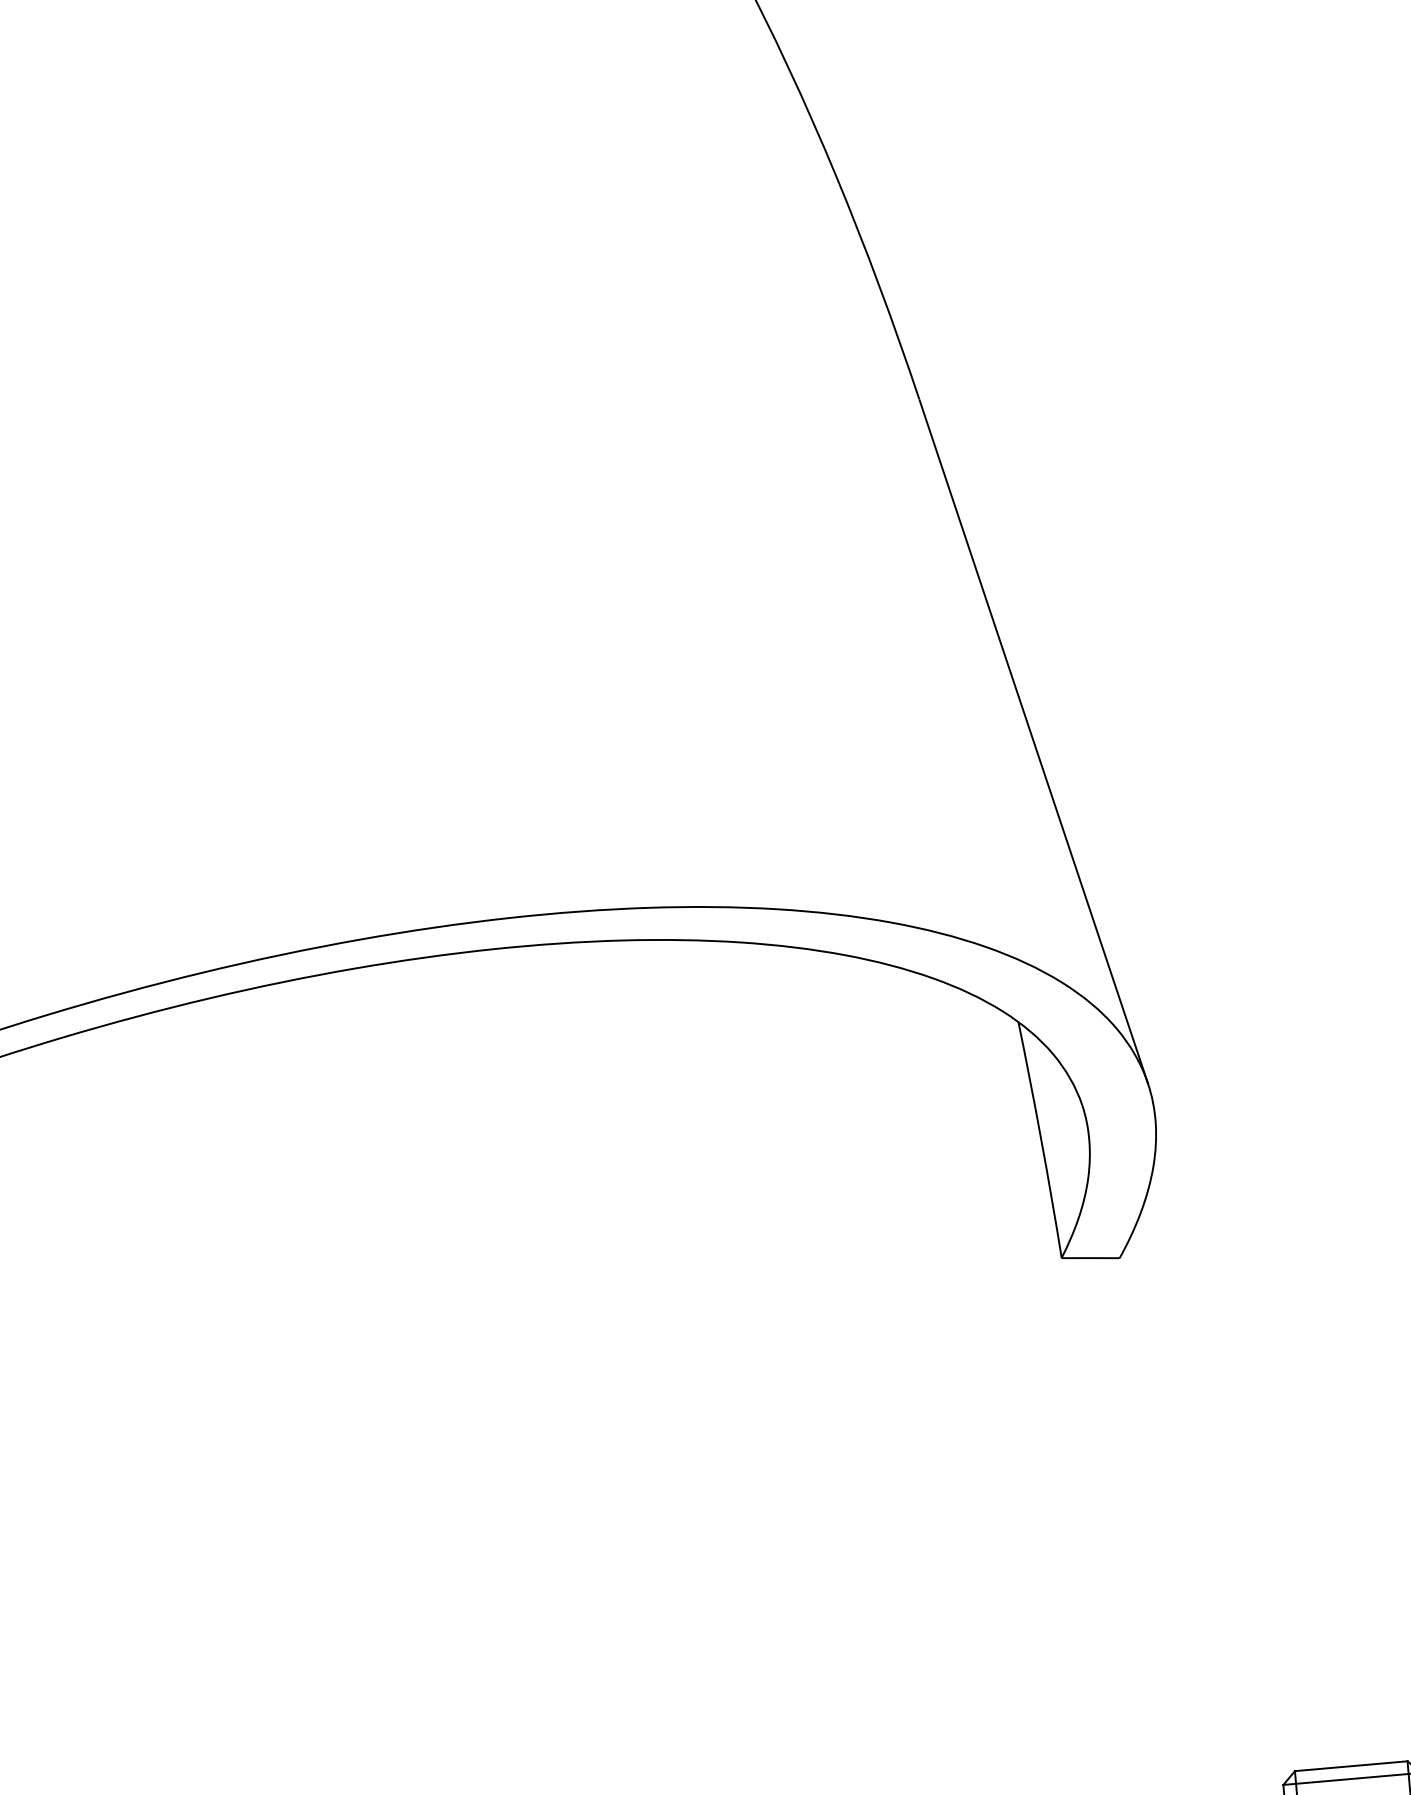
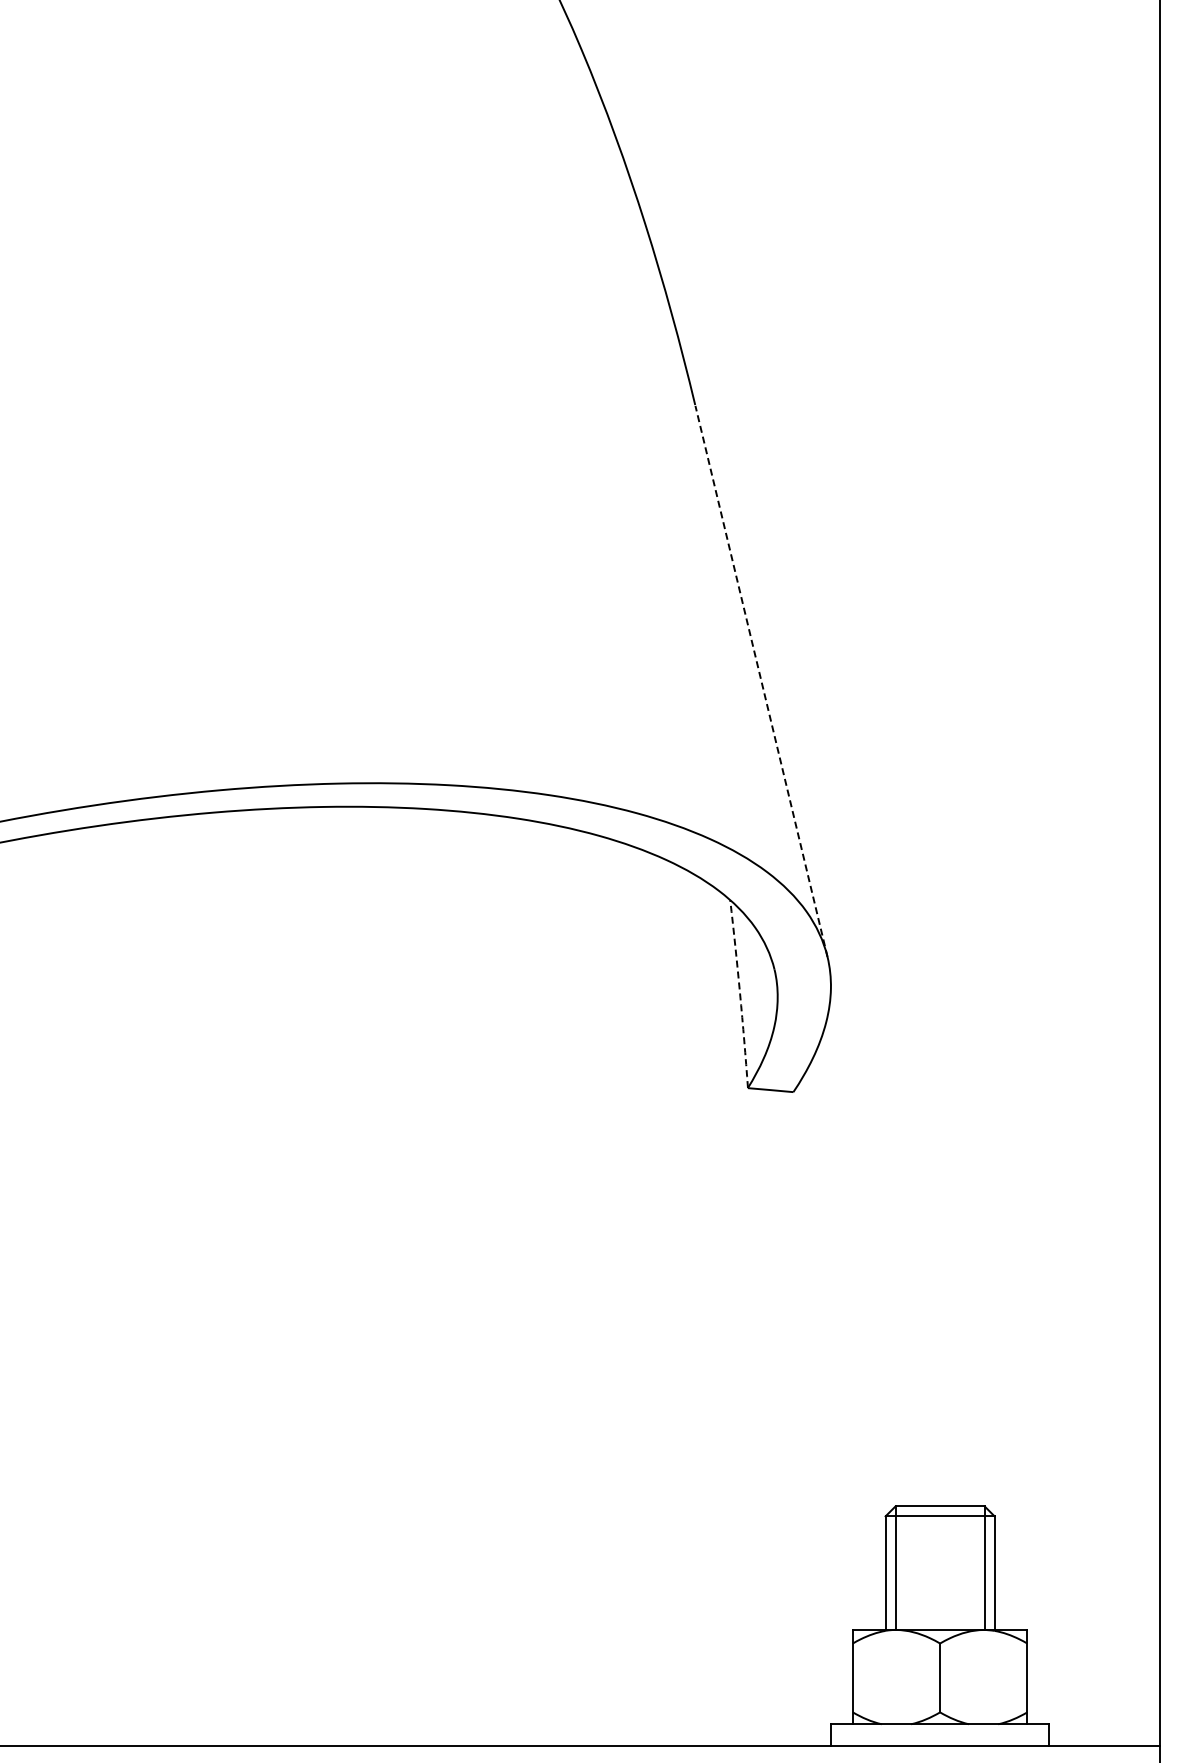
line: (1033, 740) -> (761, 680), solid -> dashed
arc: (1041, 1140) -> (740, 994), solid -> dashed

